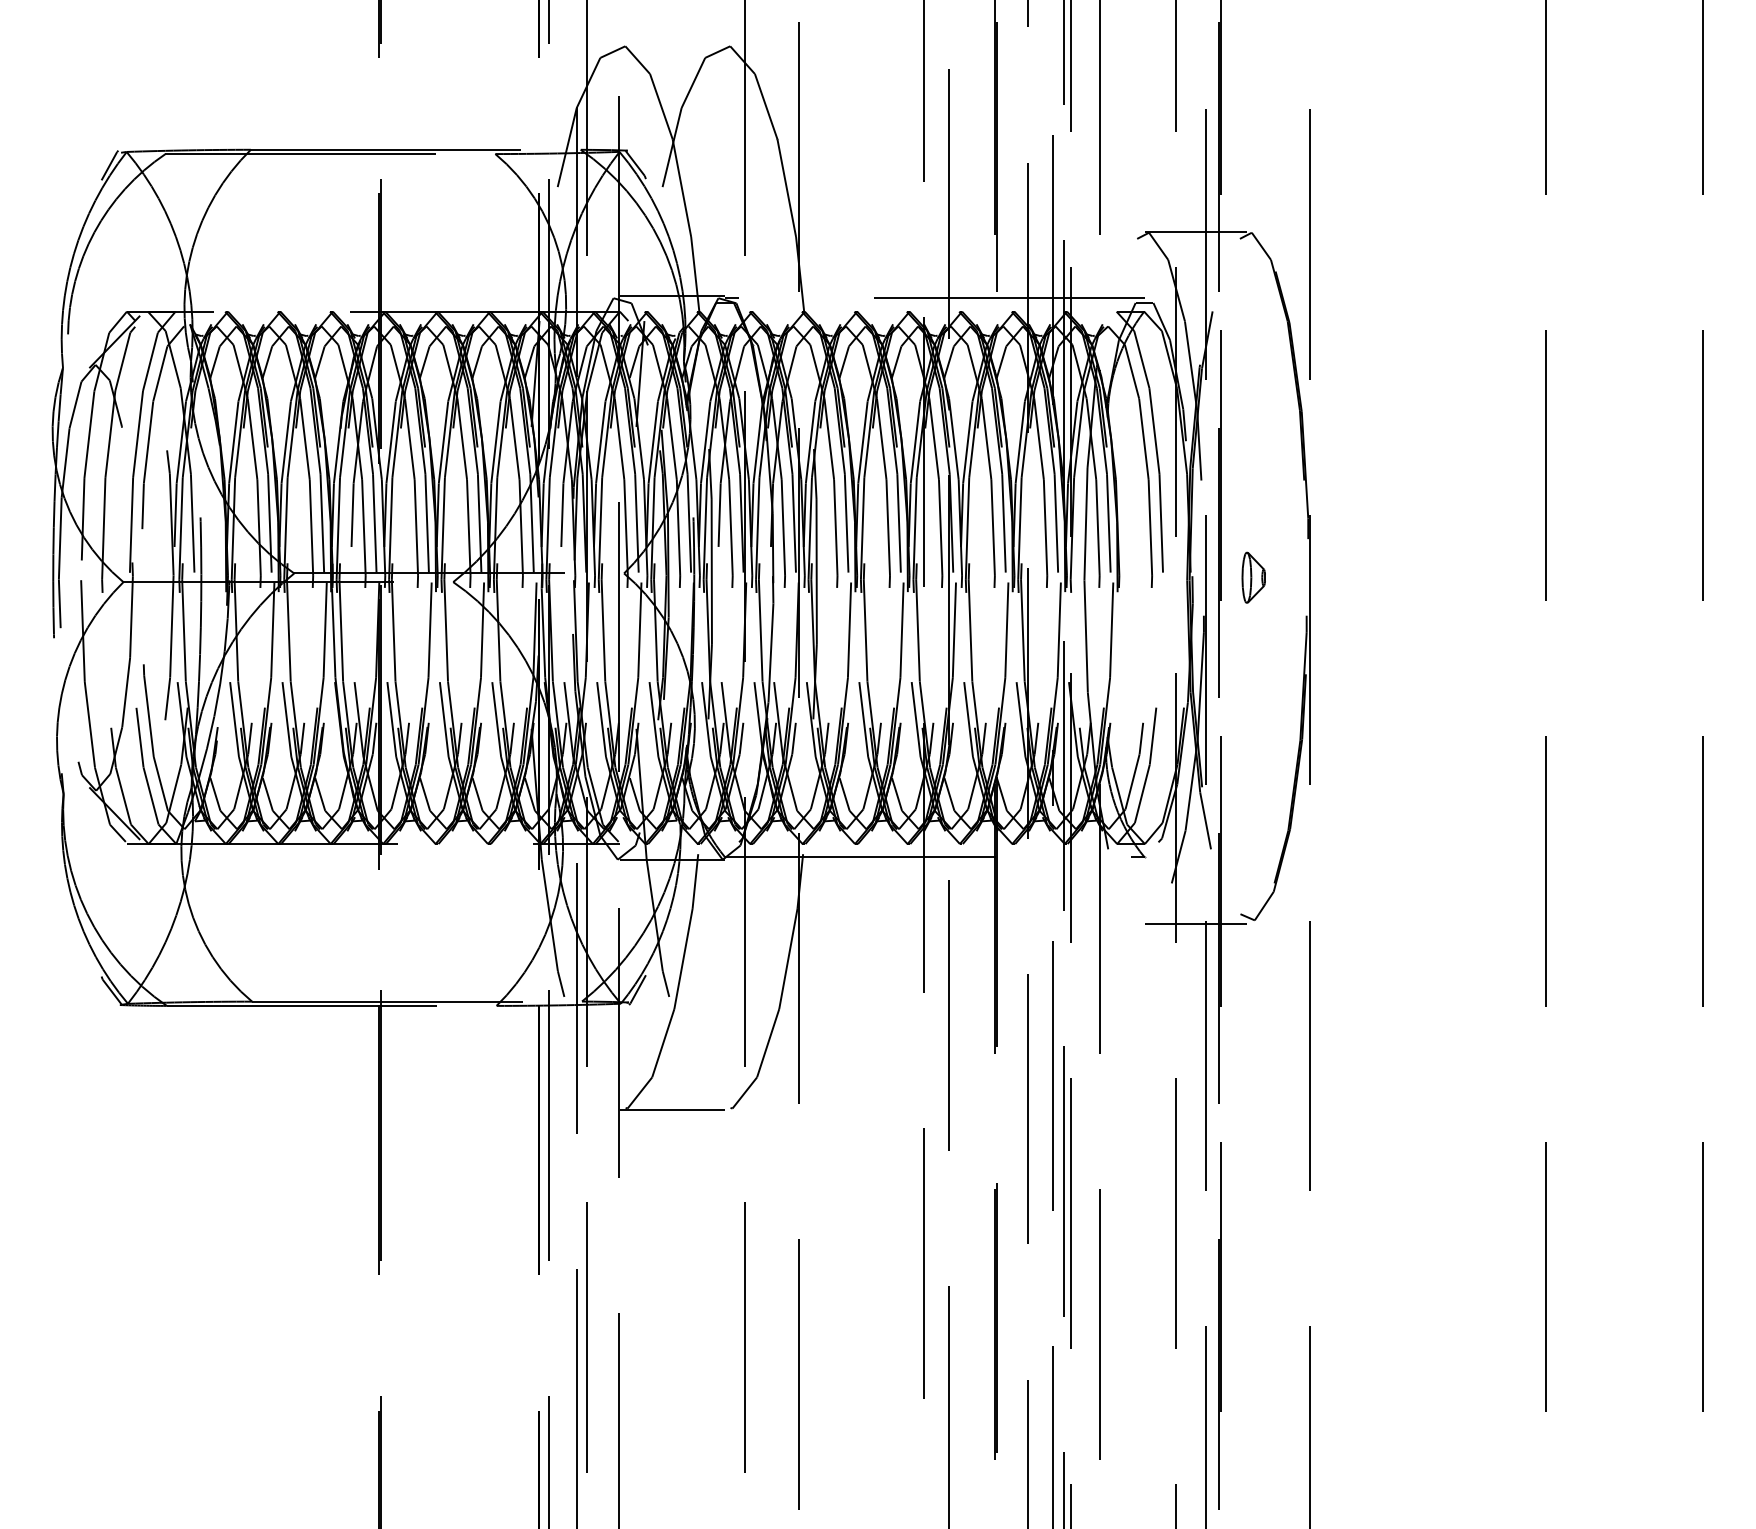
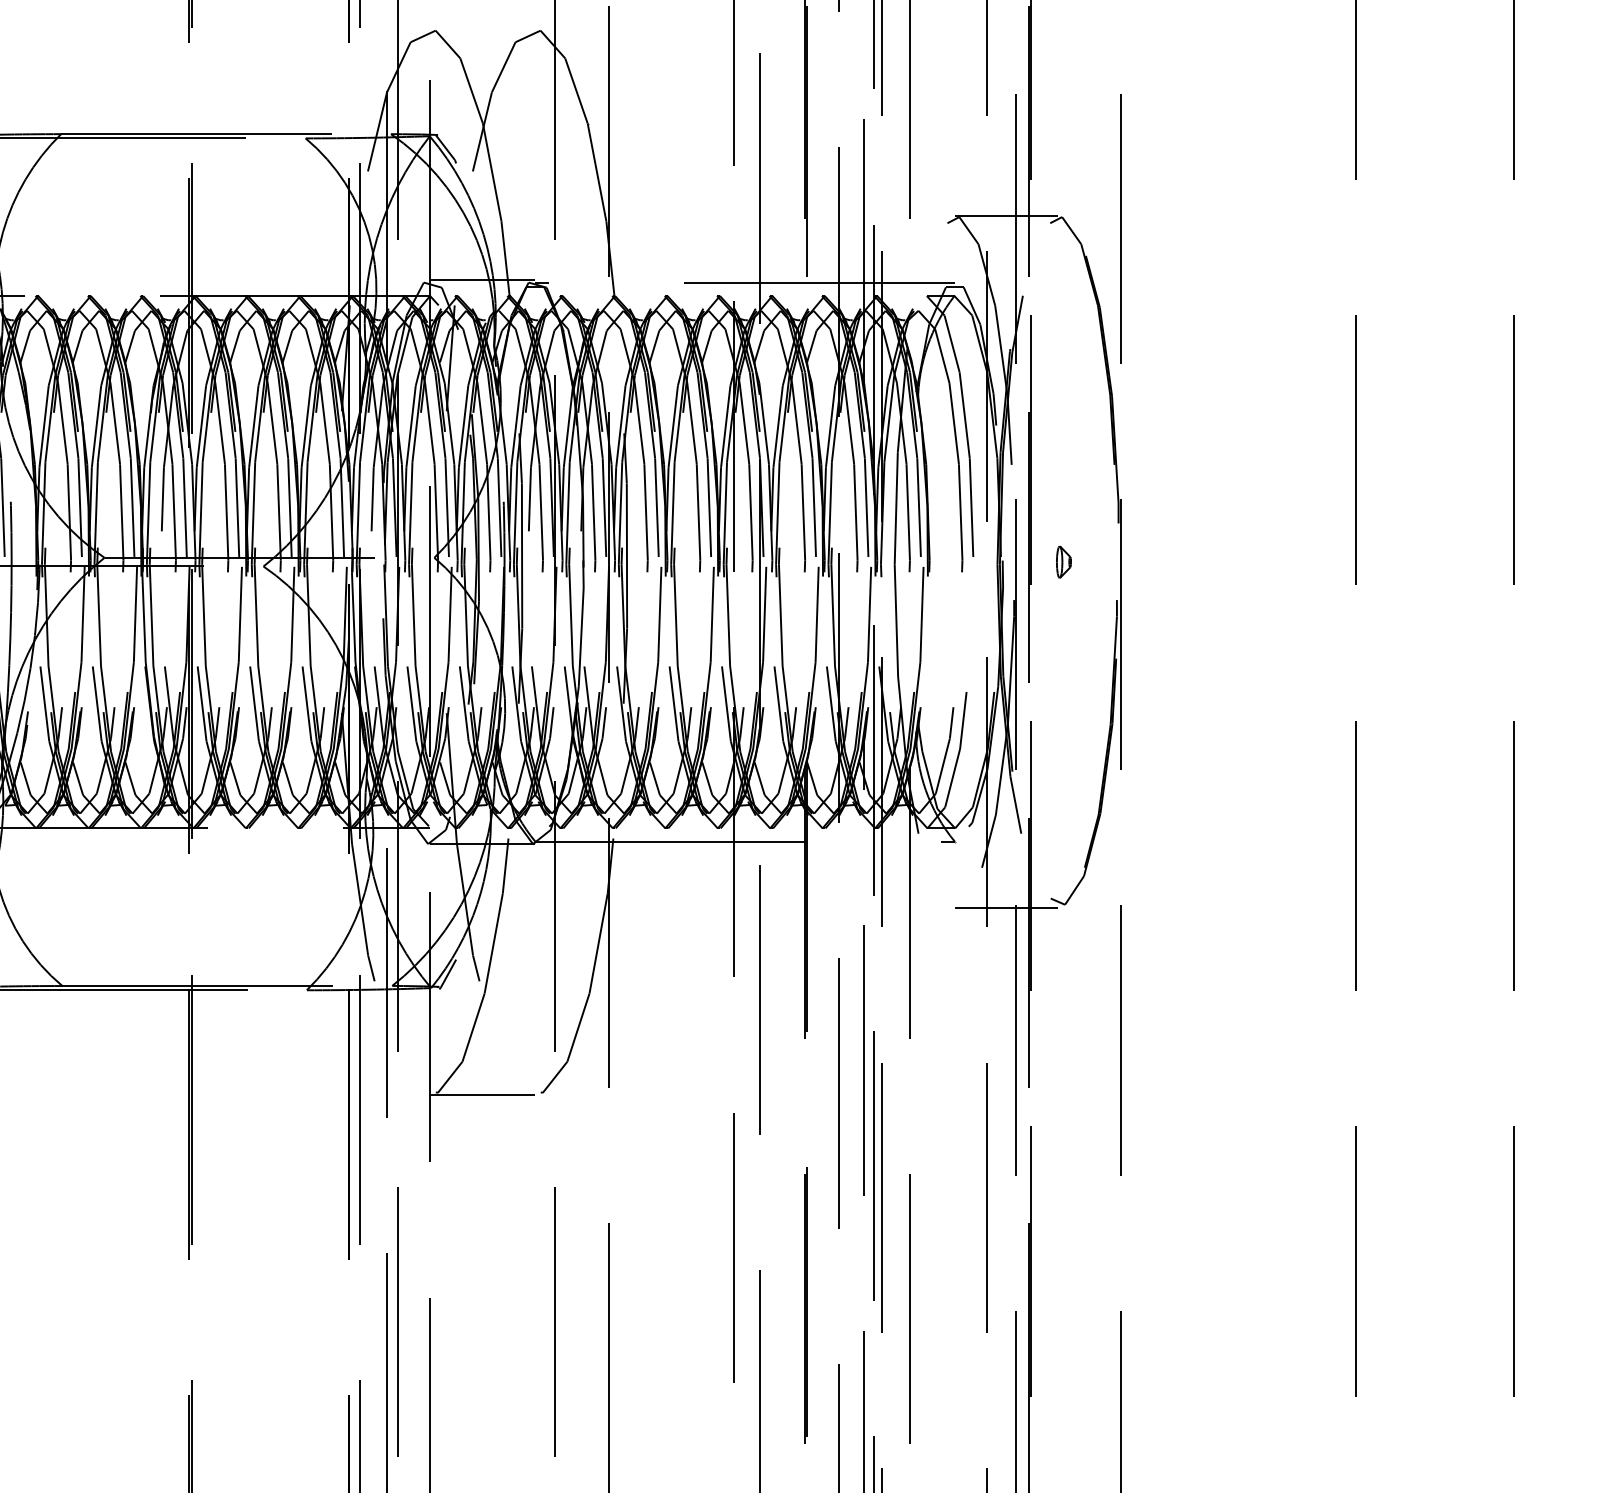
part: (1253, 577) -> (1063, 561), size x0.62

